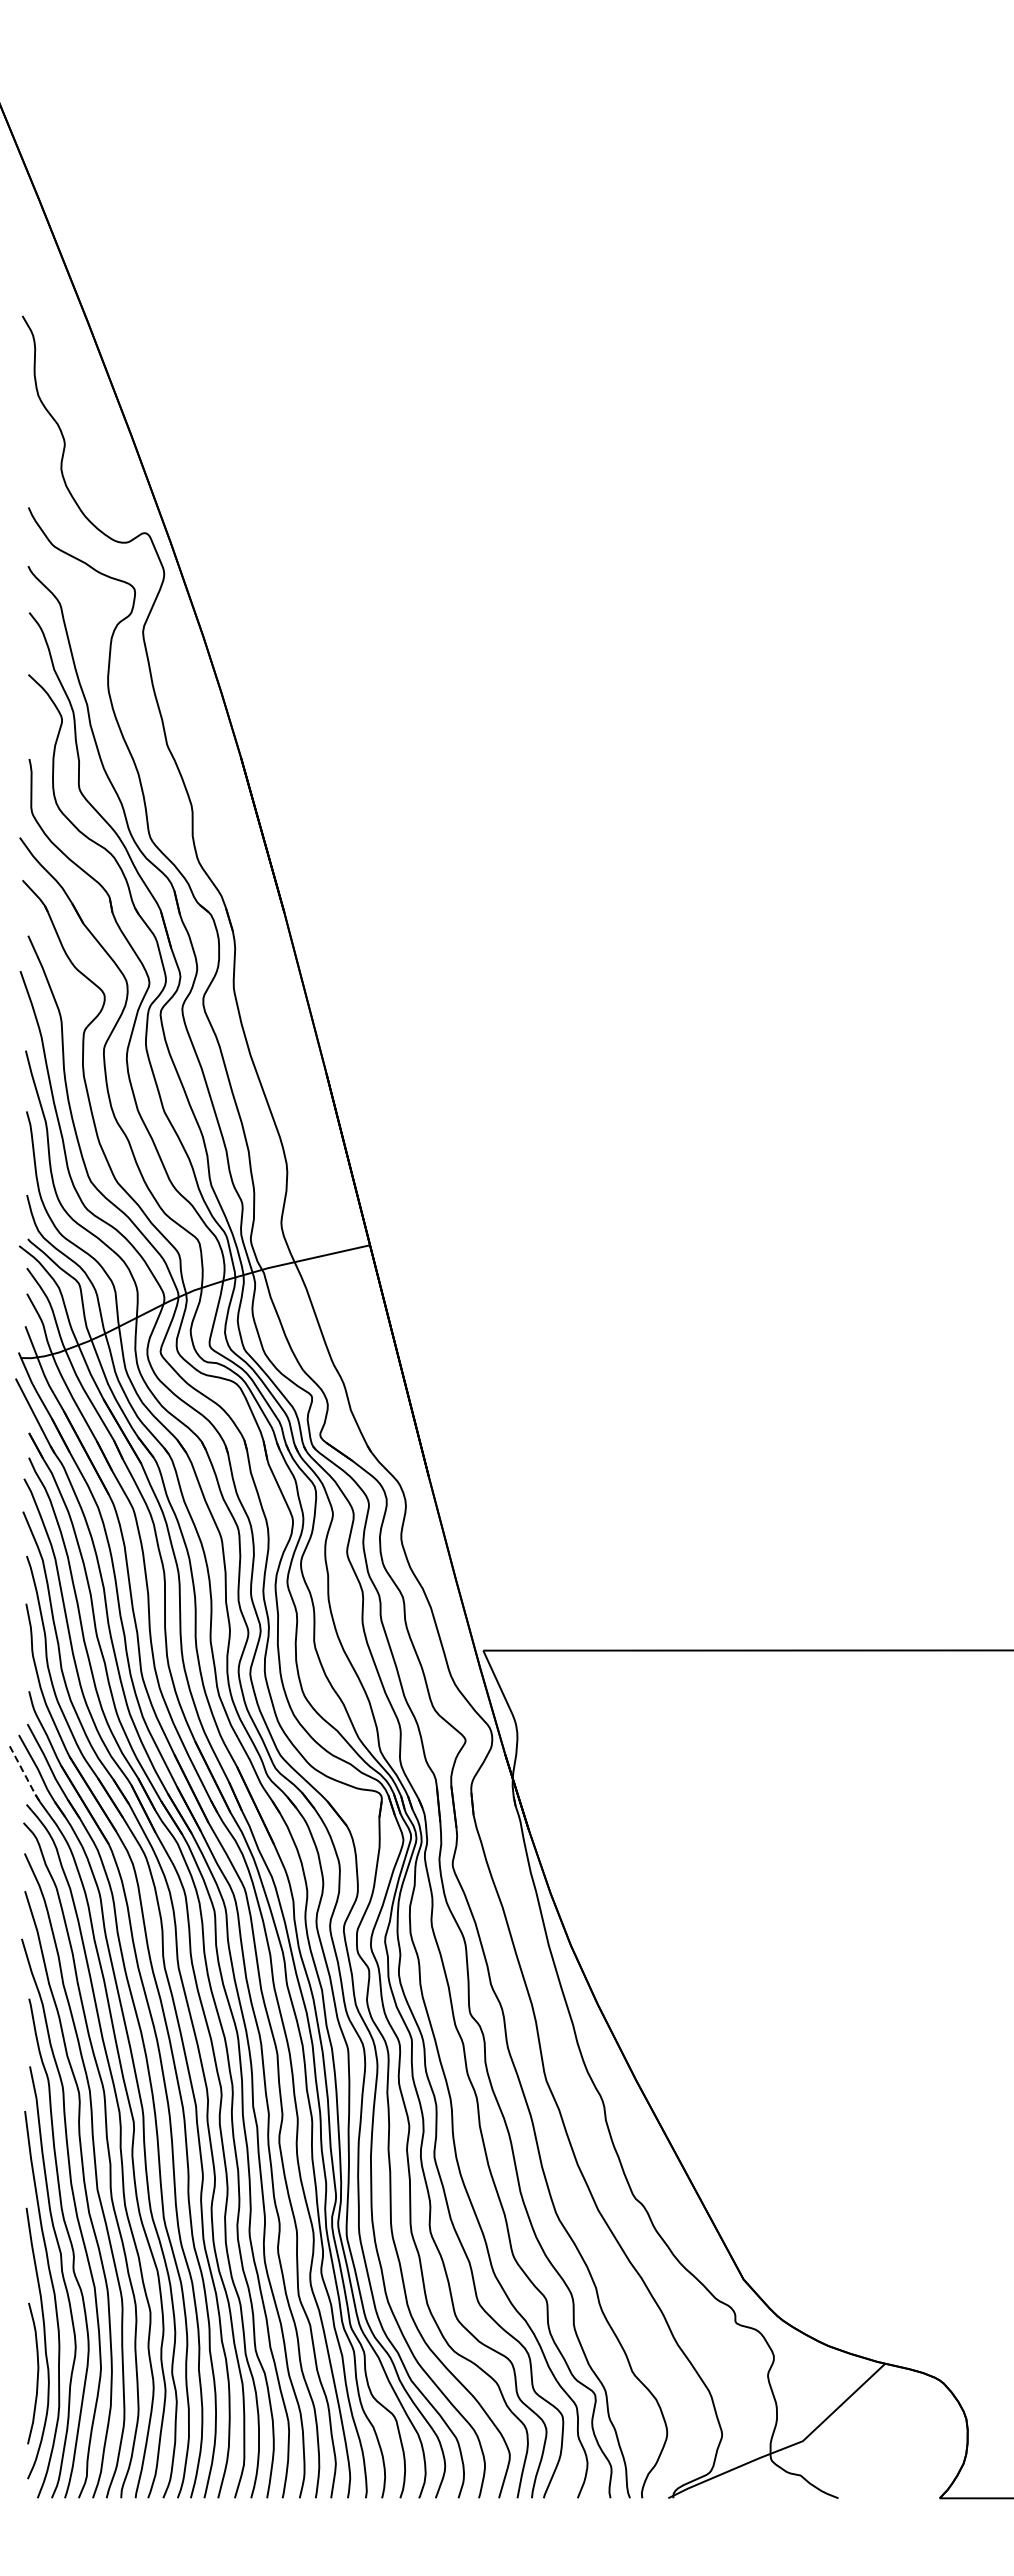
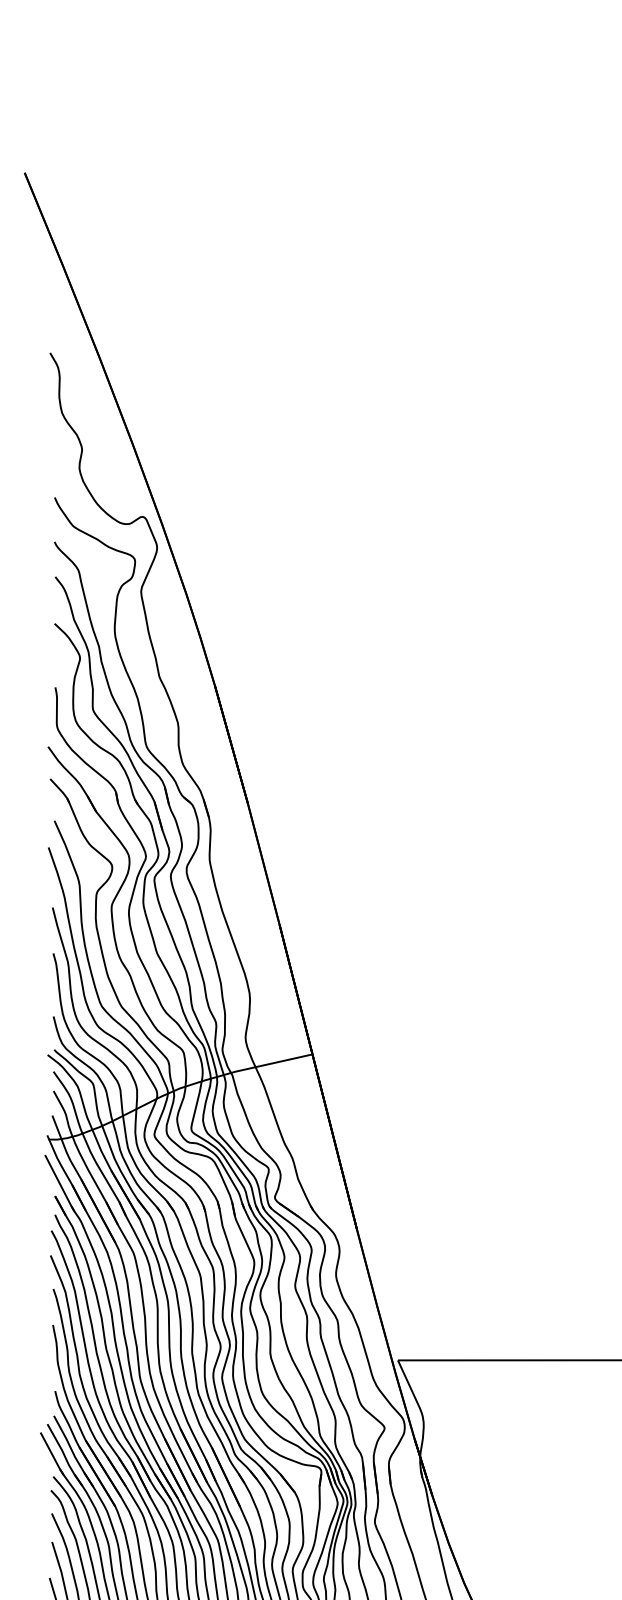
line: (25, 1775) -> (52, 1454), dashed -> solid

